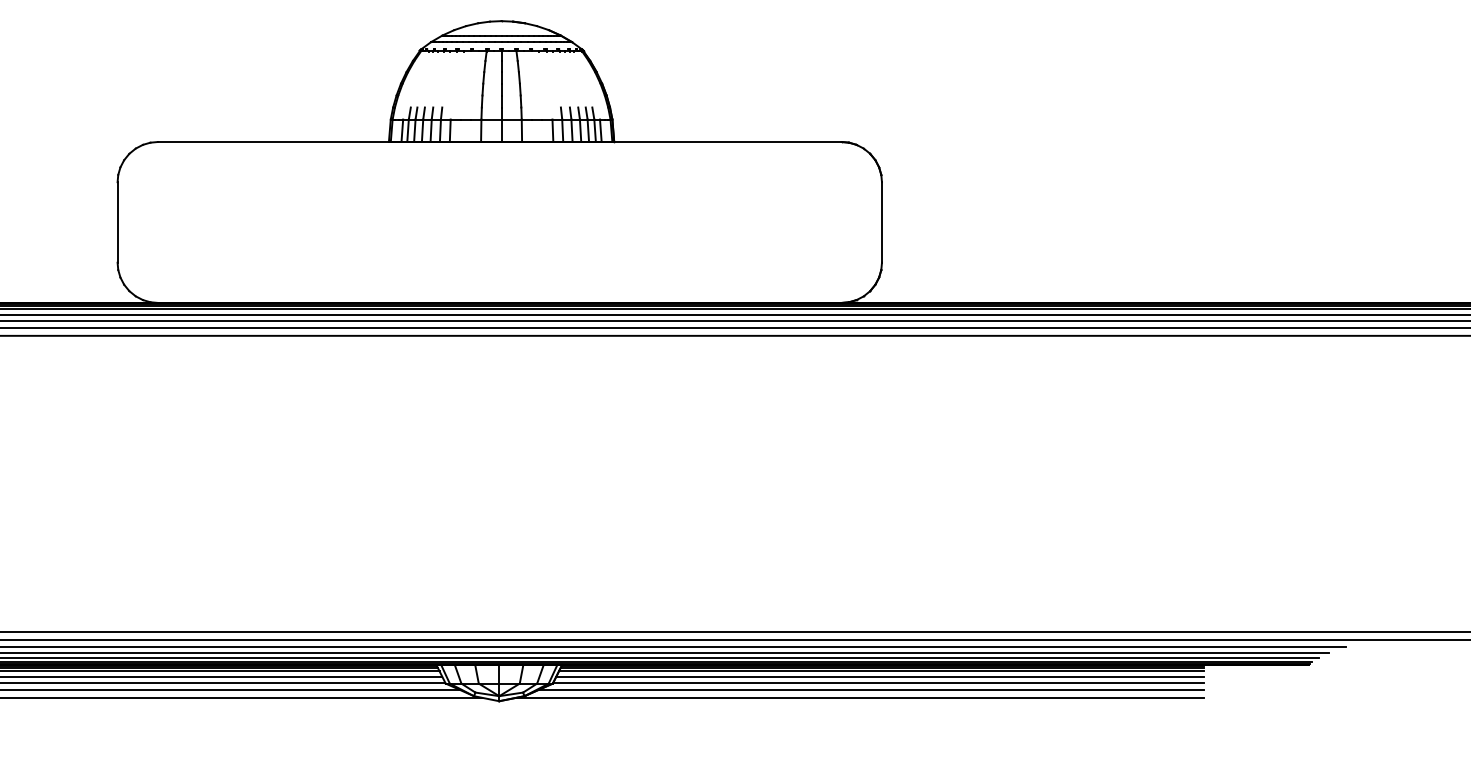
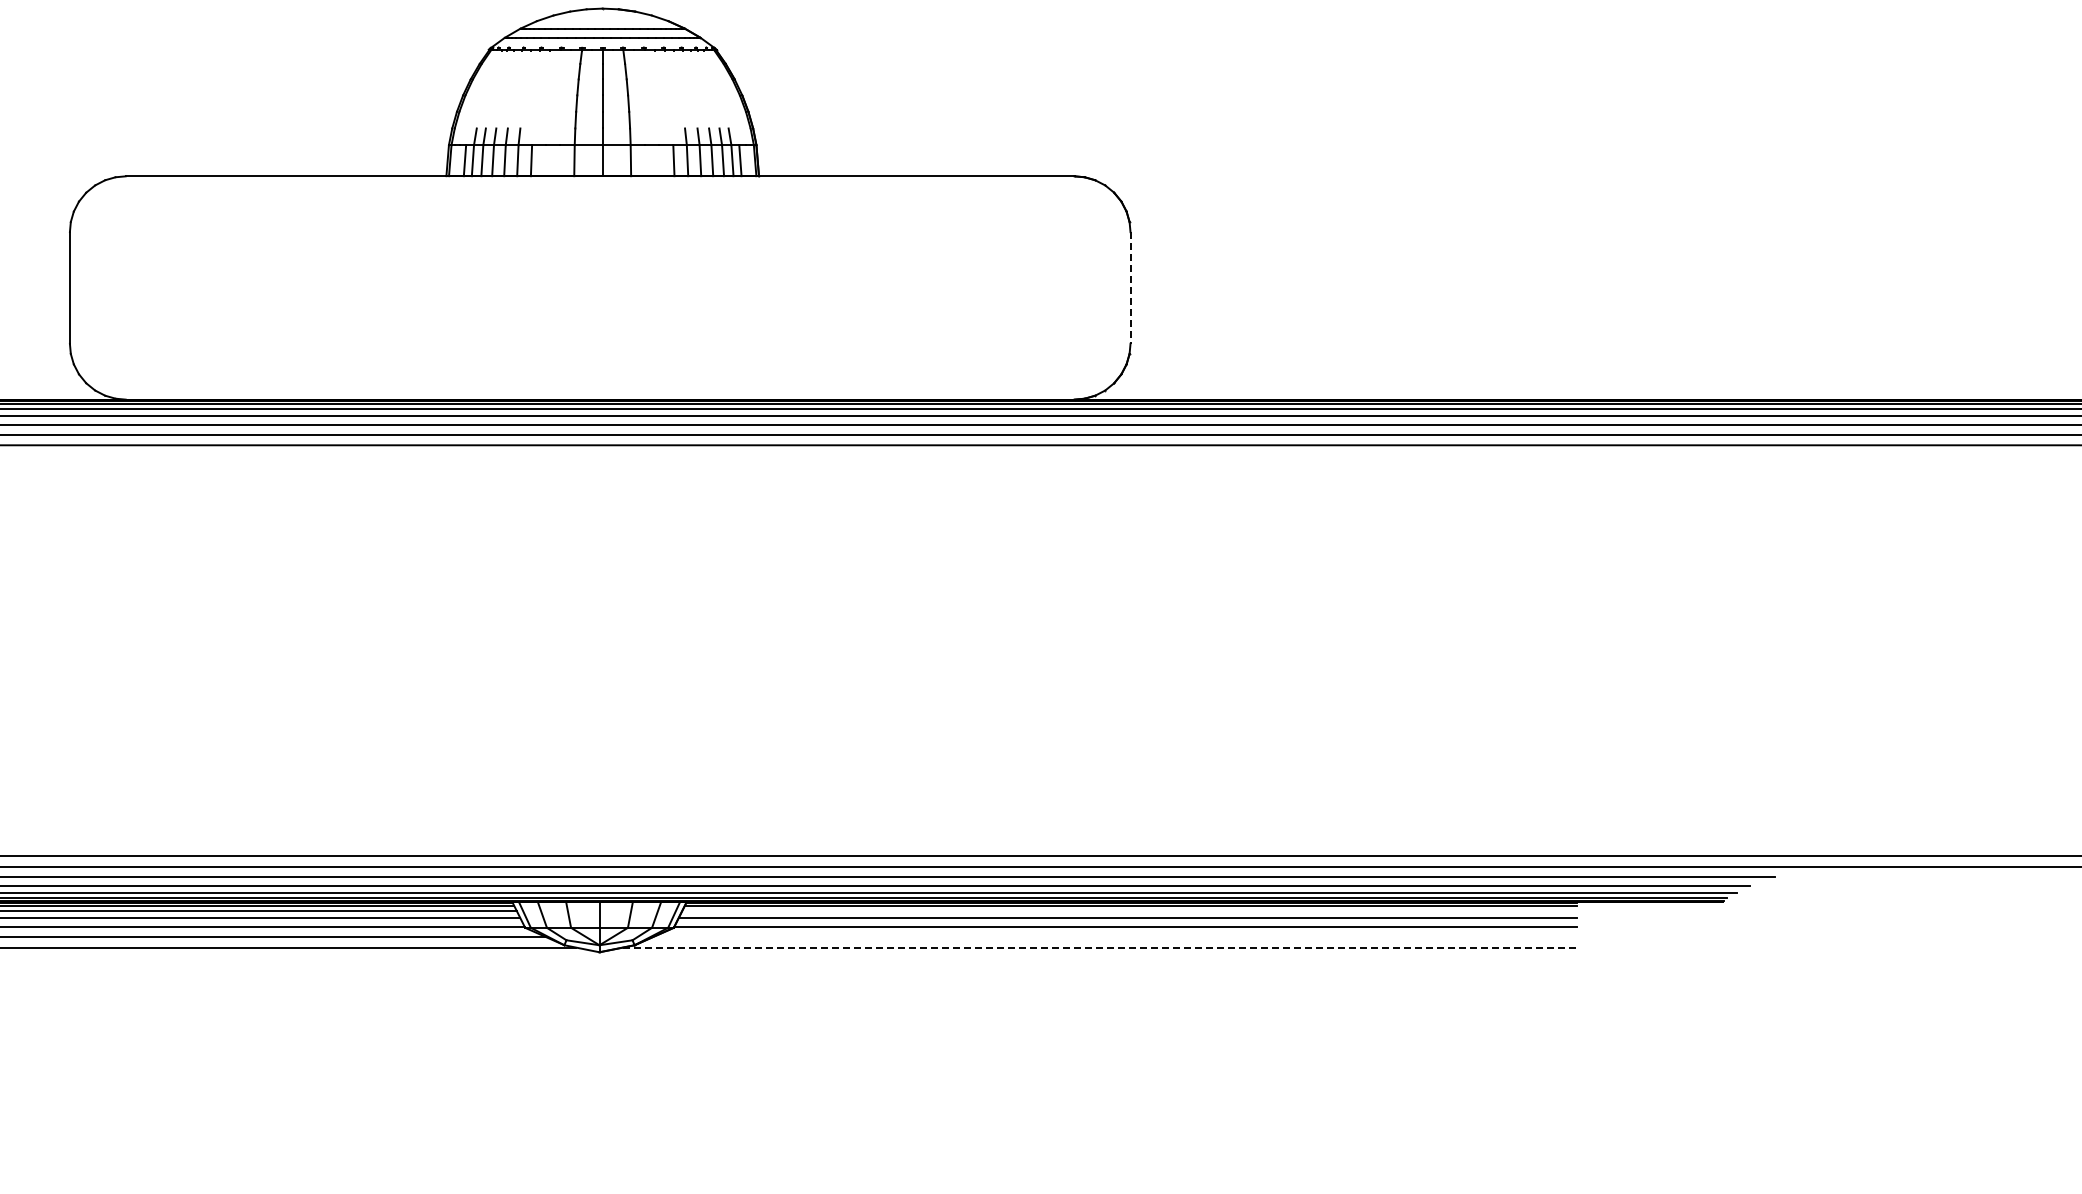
line: (881, 222) -> (1130, 287), solid -> dashed
line: (881, 671) -> (1129, 910), removed
line: (870, 690) -> (1114, 937), removed
line: (860, 697) -> (1100, 947), solid -> dashed

